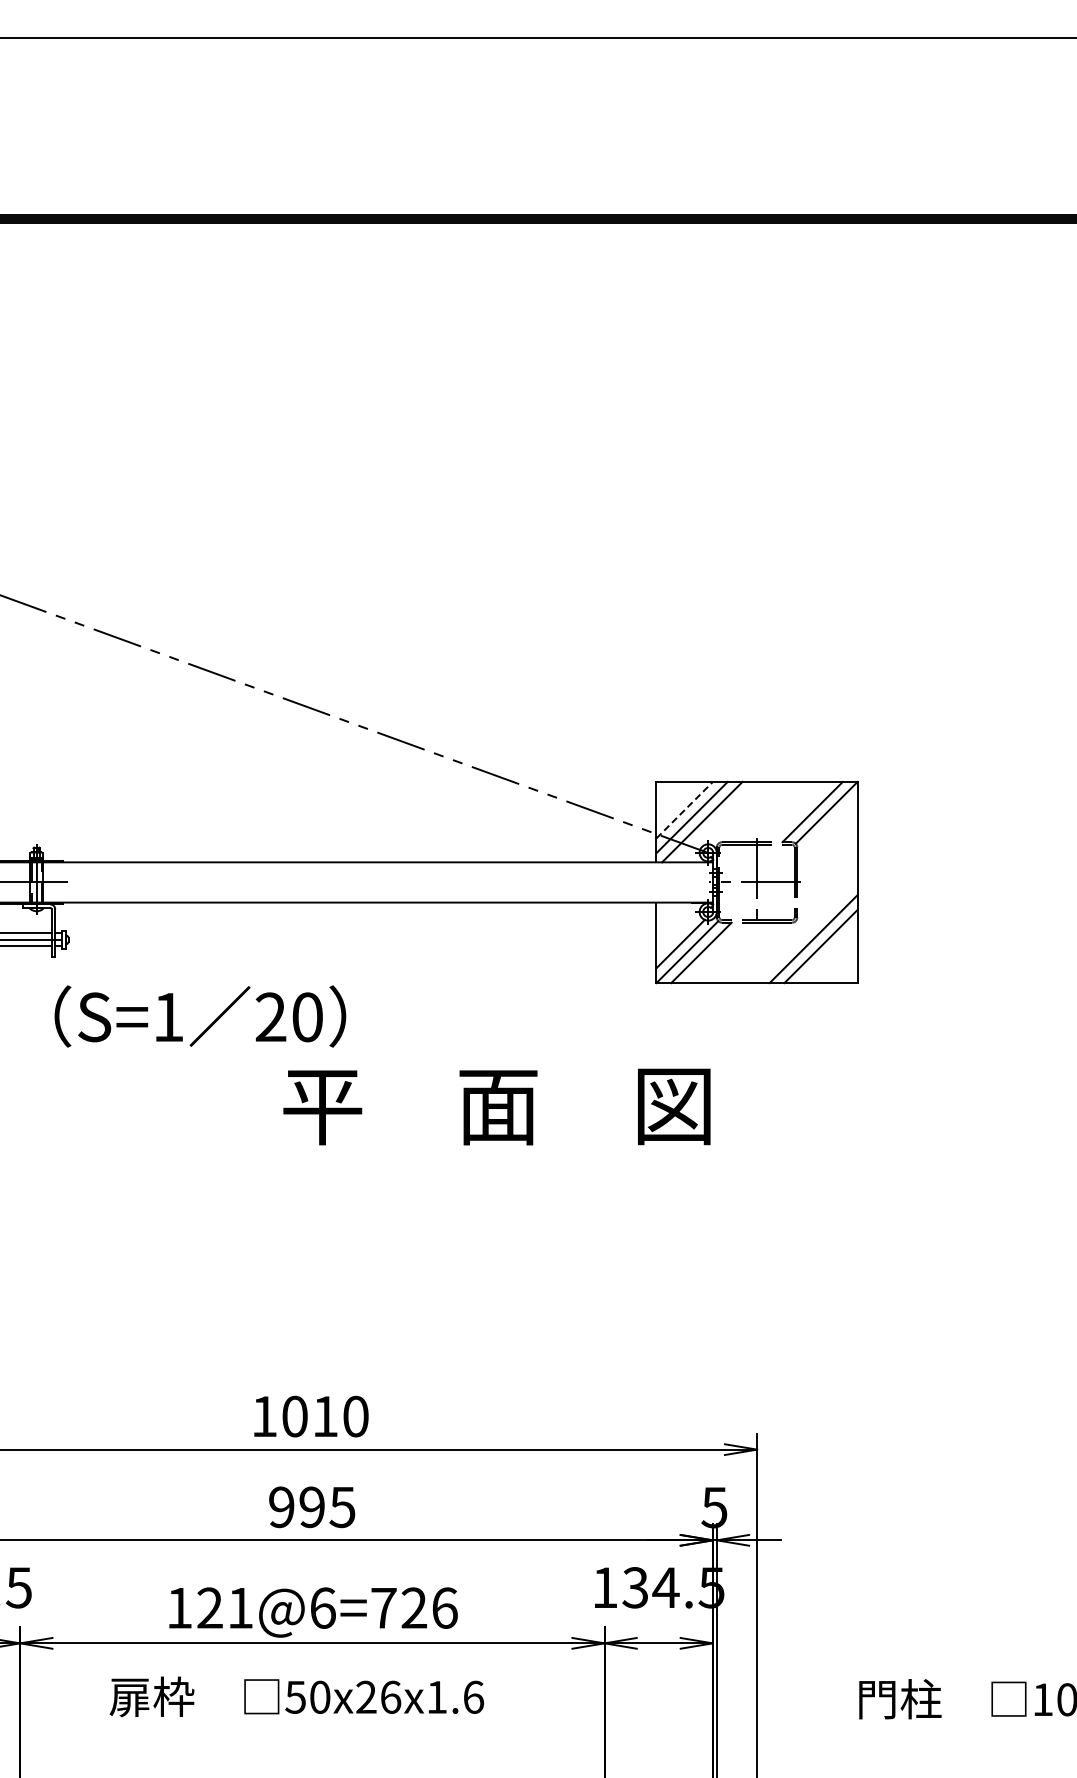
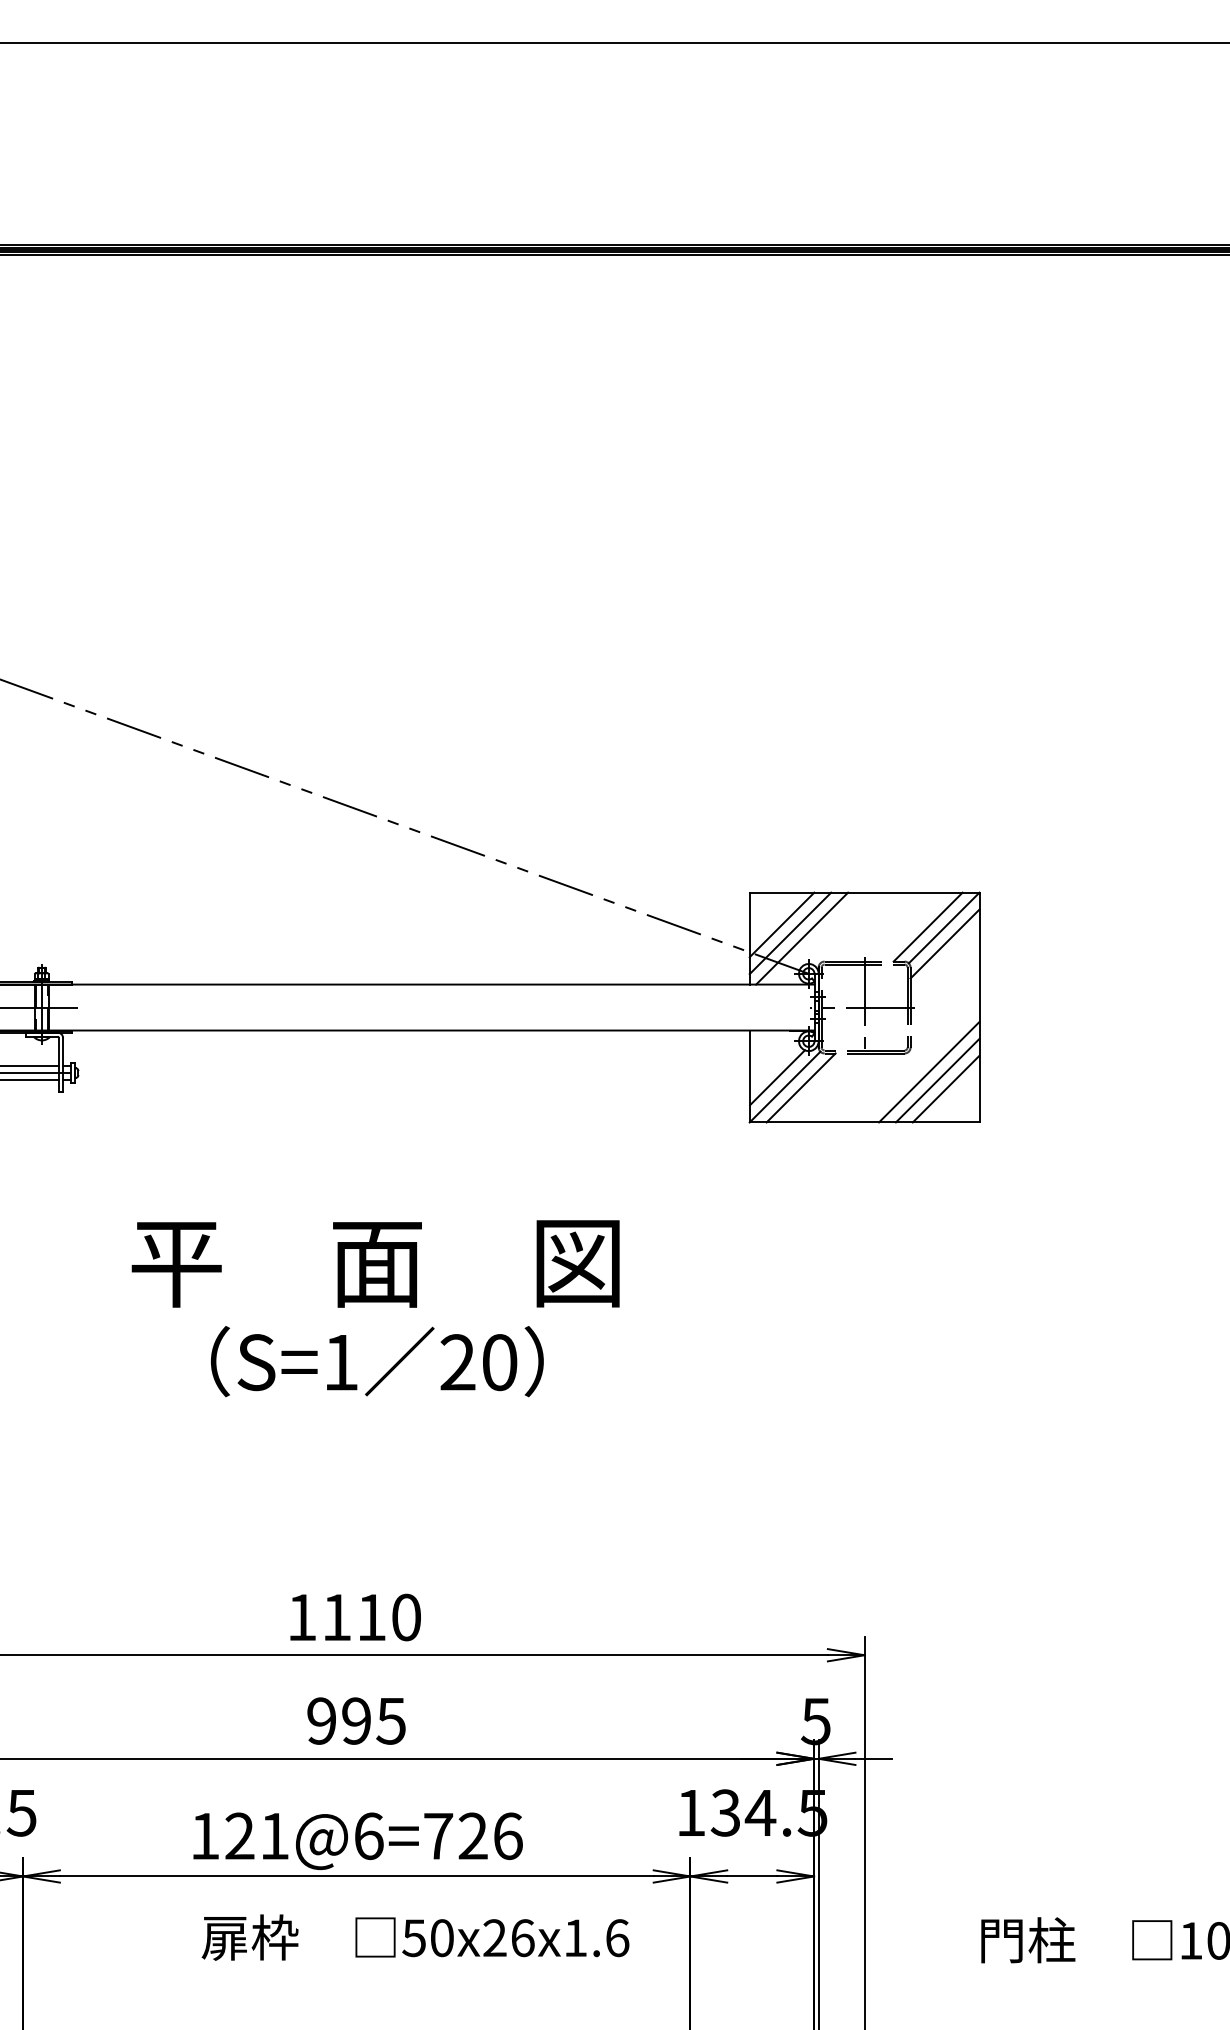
line: (684, 810) -> (781, 925), dashed -> solid
line: (827, 826) -> (945, 943), added
line: (828, 953) -> (946, 1088), added
text: (200, 1016) -> (377, 1361), moved
text: (496, 1106) -> (375, 1263), moved
text: (294, 1416) -> (336, 1617), 1010 -> 1110
text: (296, 1696) -> (415, 1937), moved

